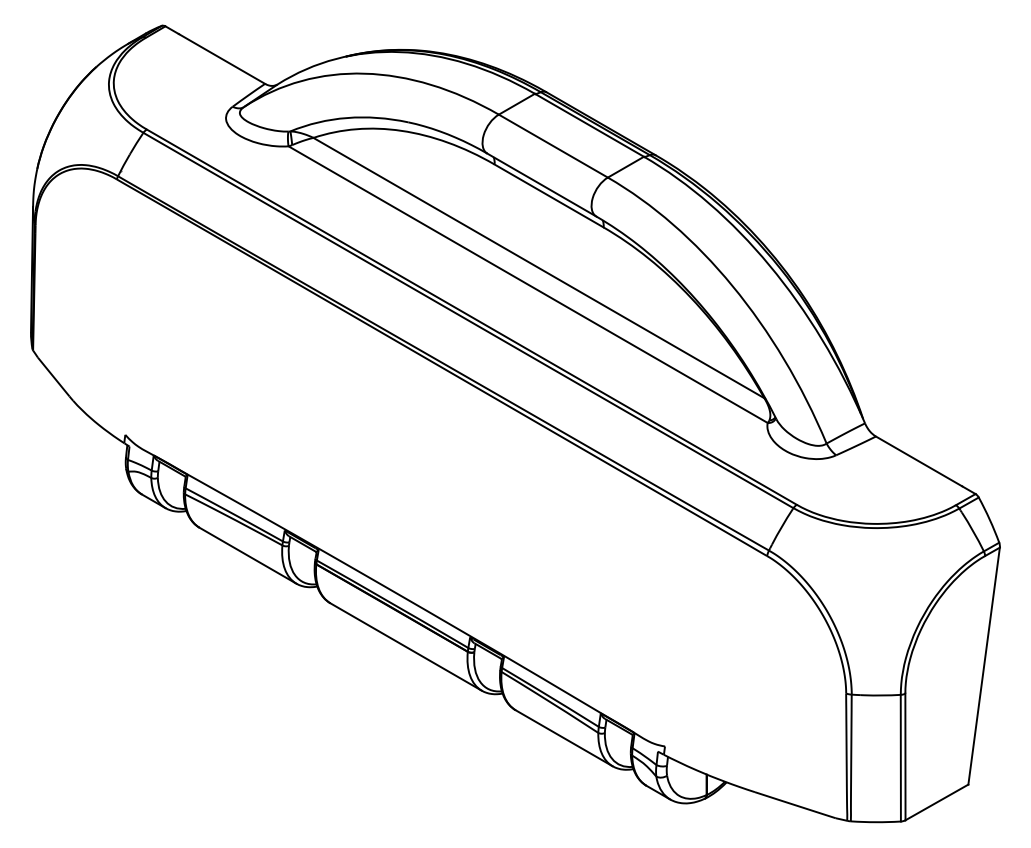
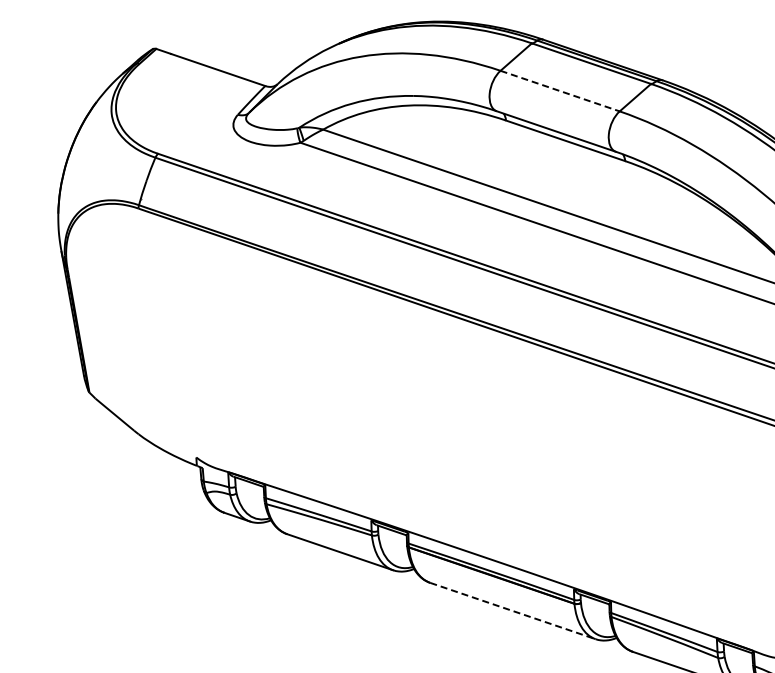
line: (553, 146) -> (560, 91), solid -> dashed
line: (406, 647) -> (513, 611), solid -> dashed

